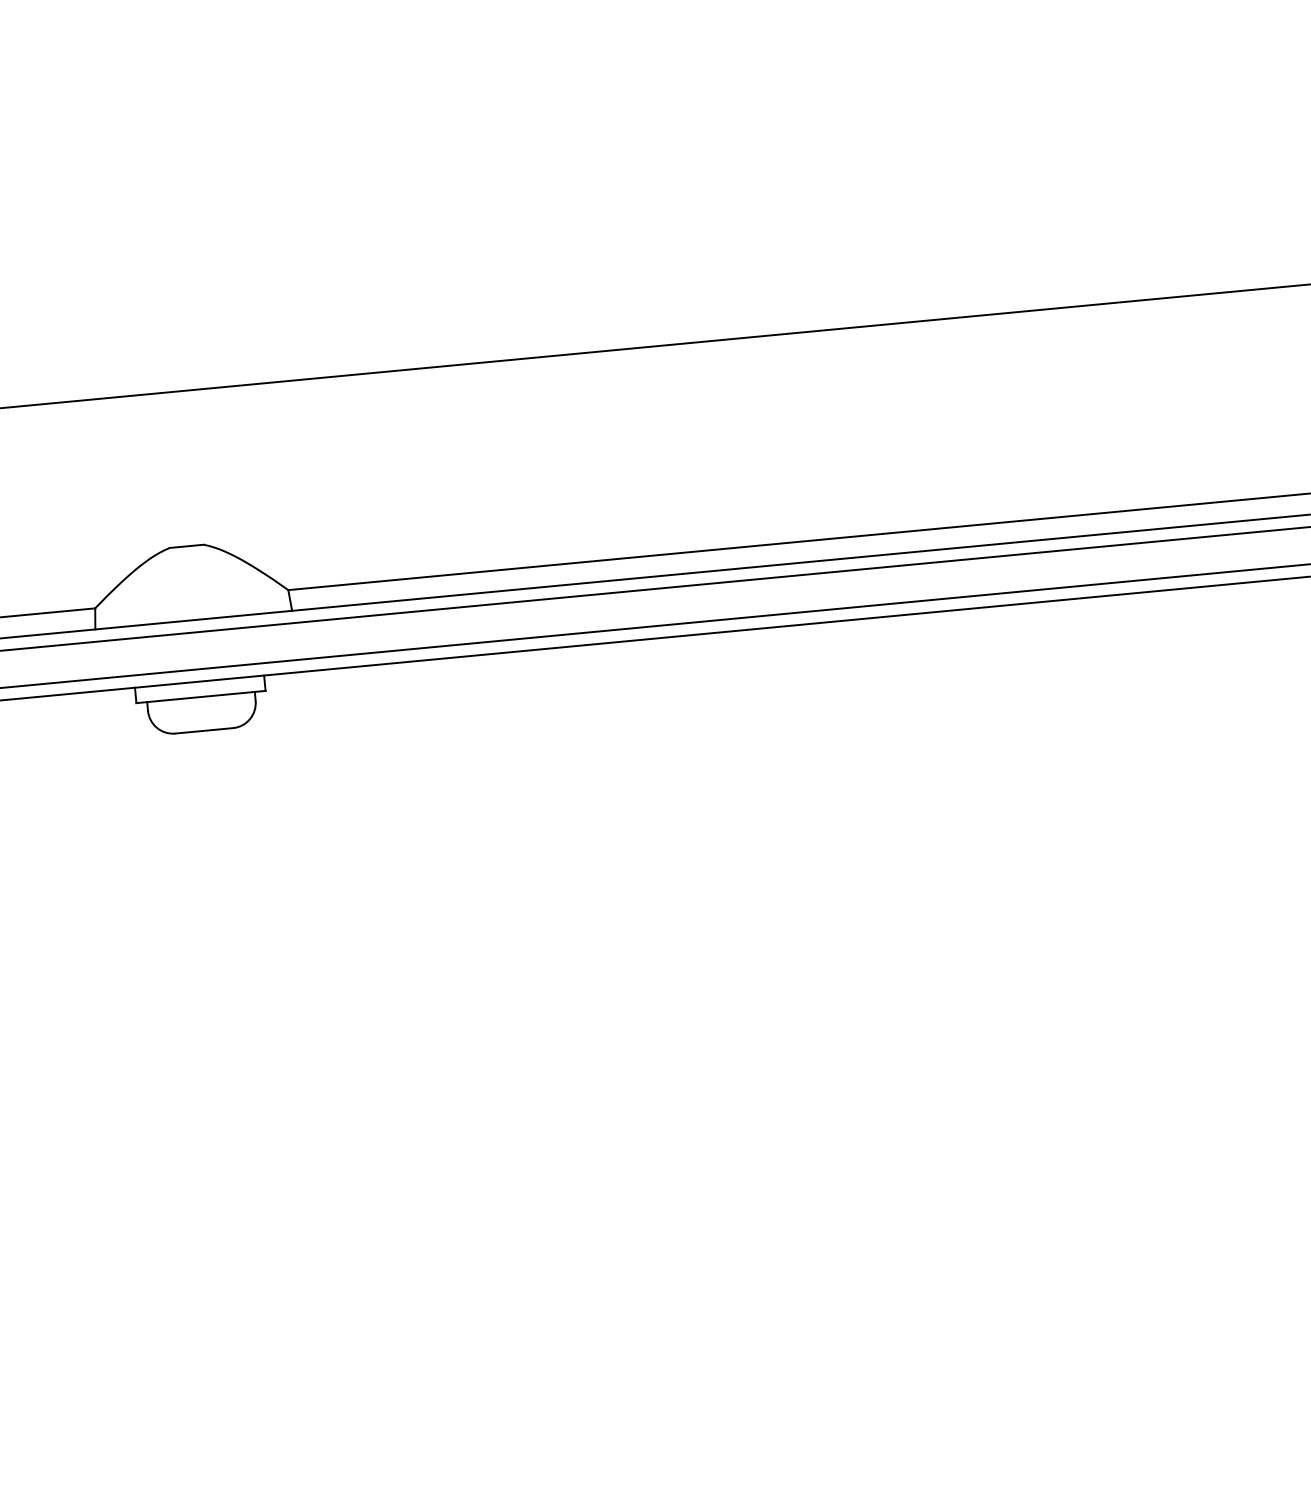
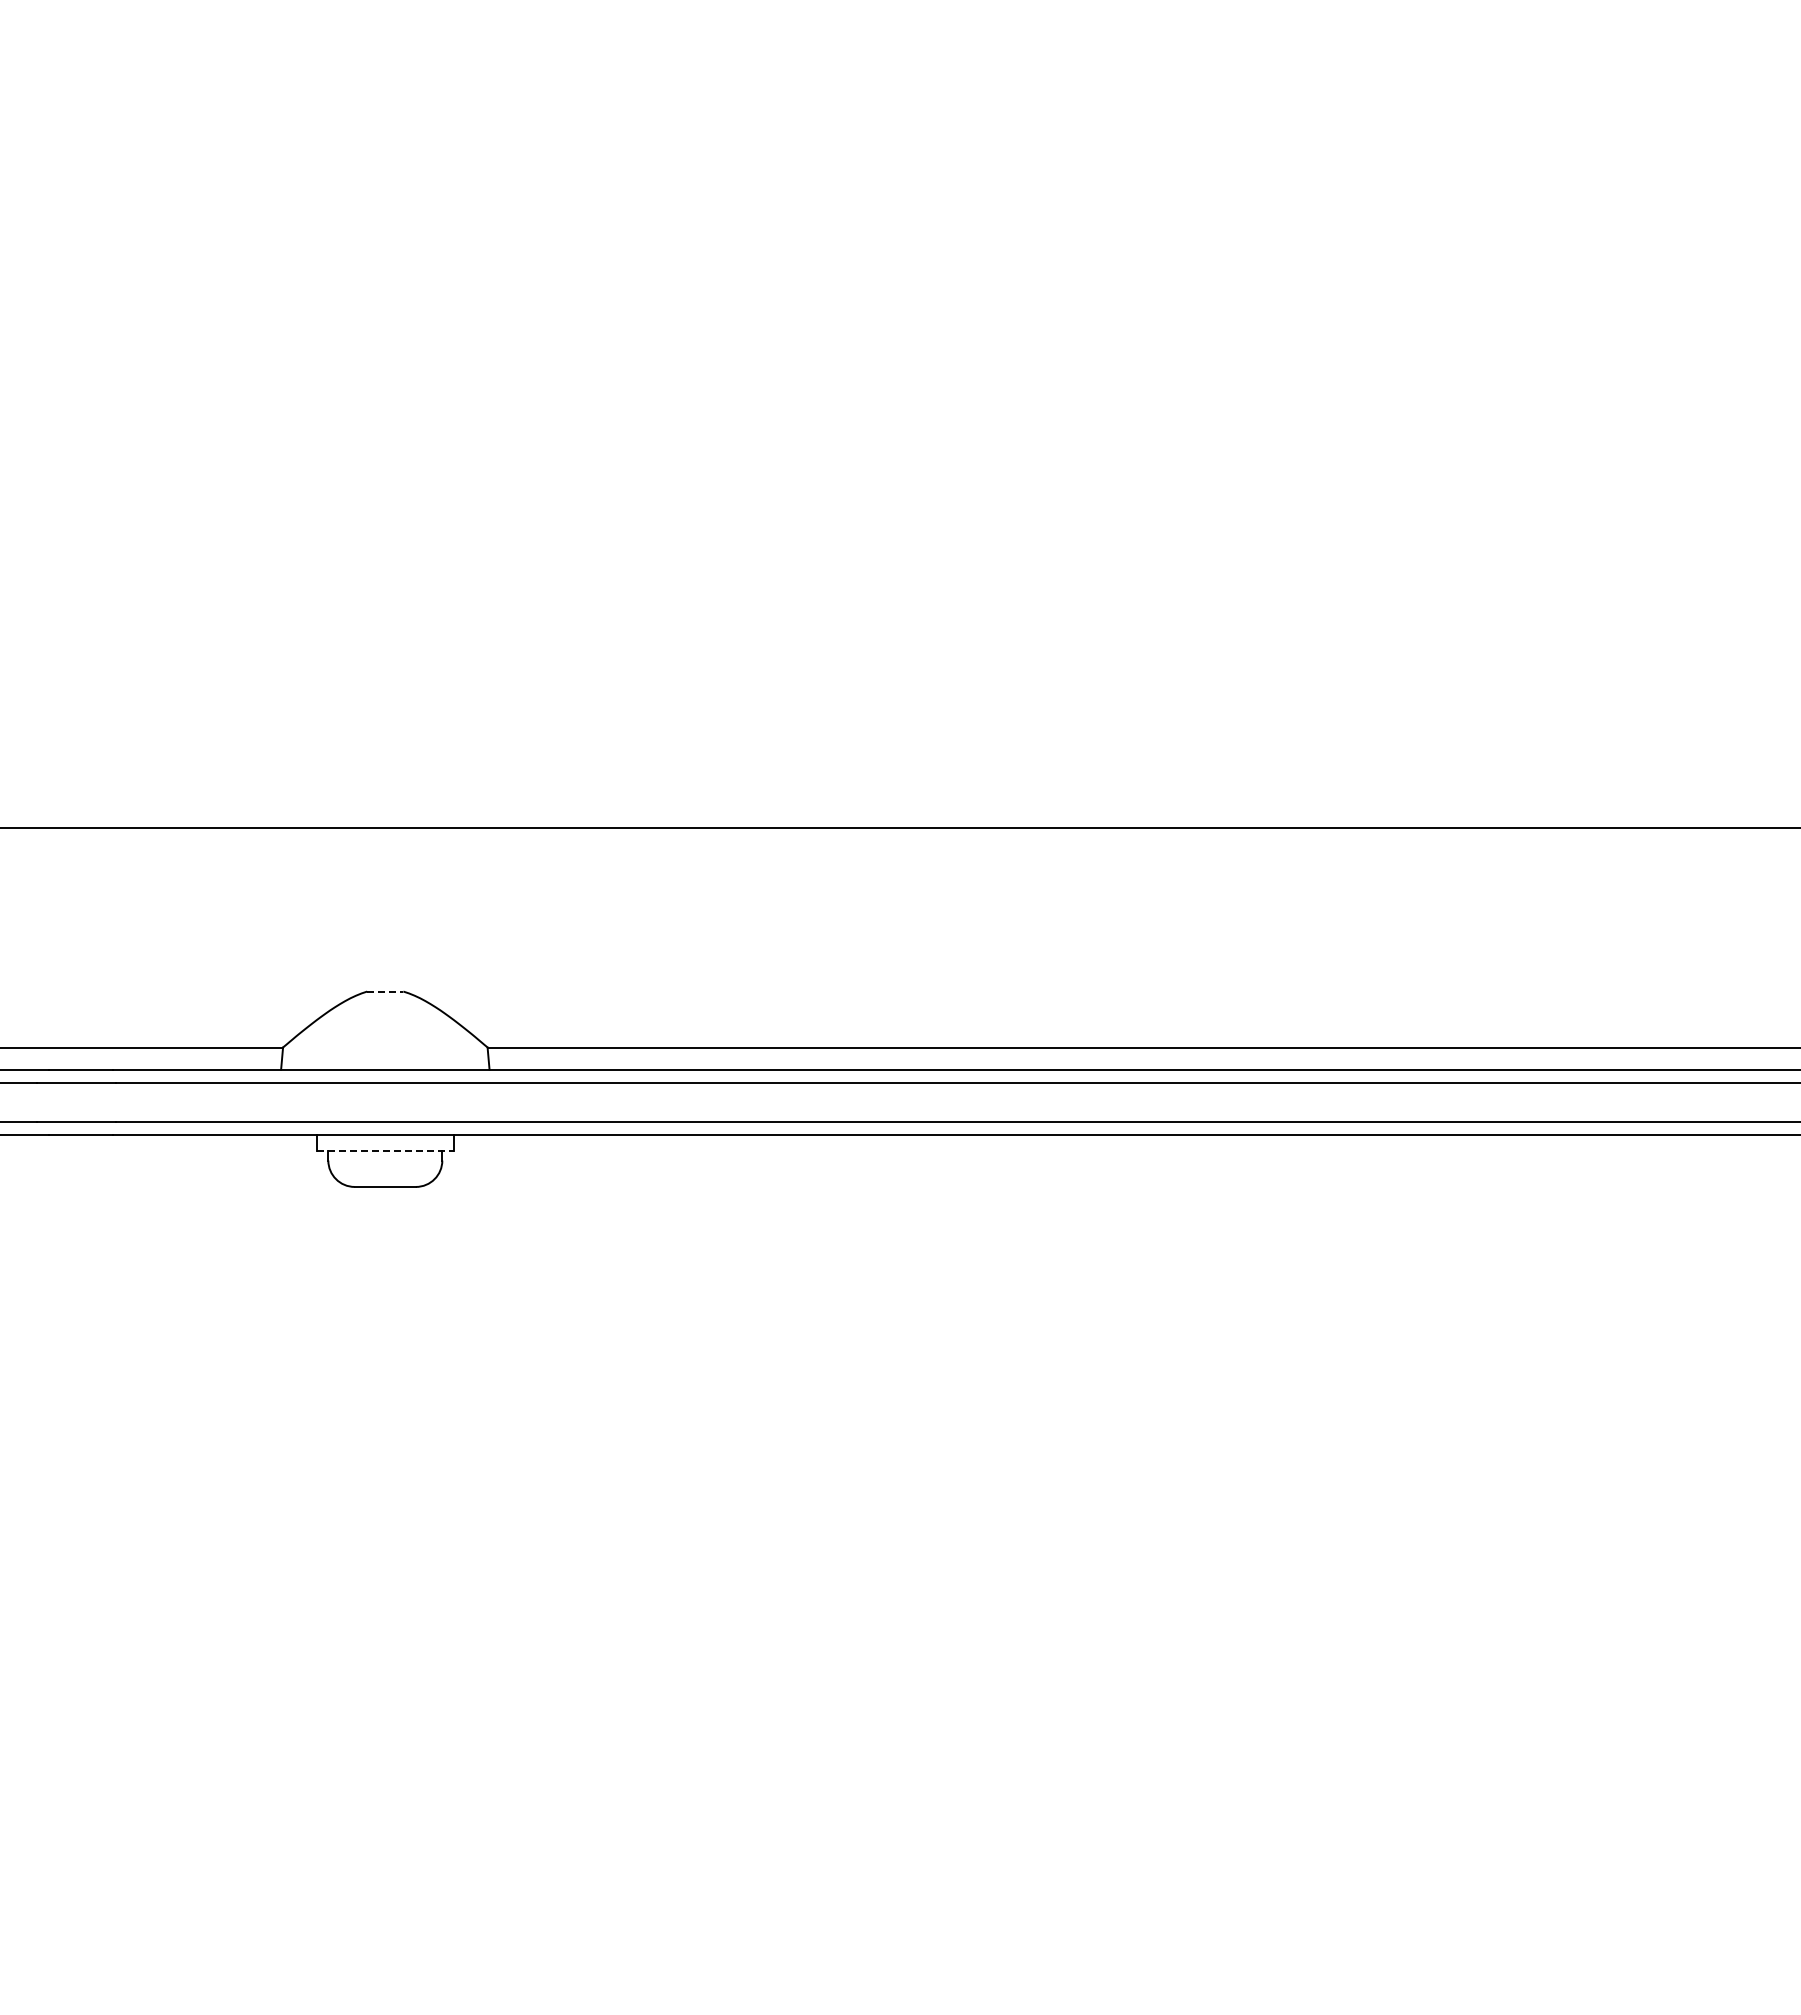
line: (186, 546) -> (385, 991), solid -> dashed
line: (201, 697) -> (385, 1151), solid -> dashed

